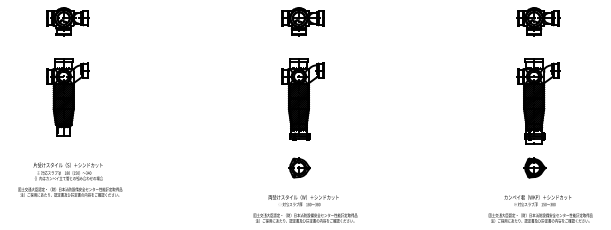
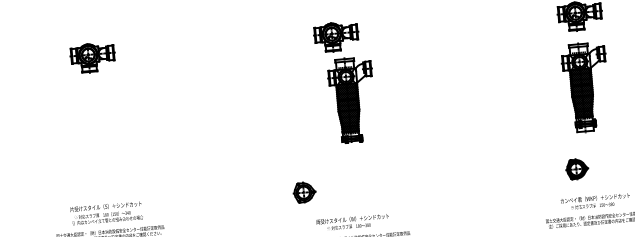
part: (67, 97) -> (99, 136), removed
part: (302, 99) -> (351, 100), moved
part: (538, 101) -> (586, 87), moved
part: (299, 167) -> (304, 192), moved
part: (534, 167) -> (576, 168), moved

